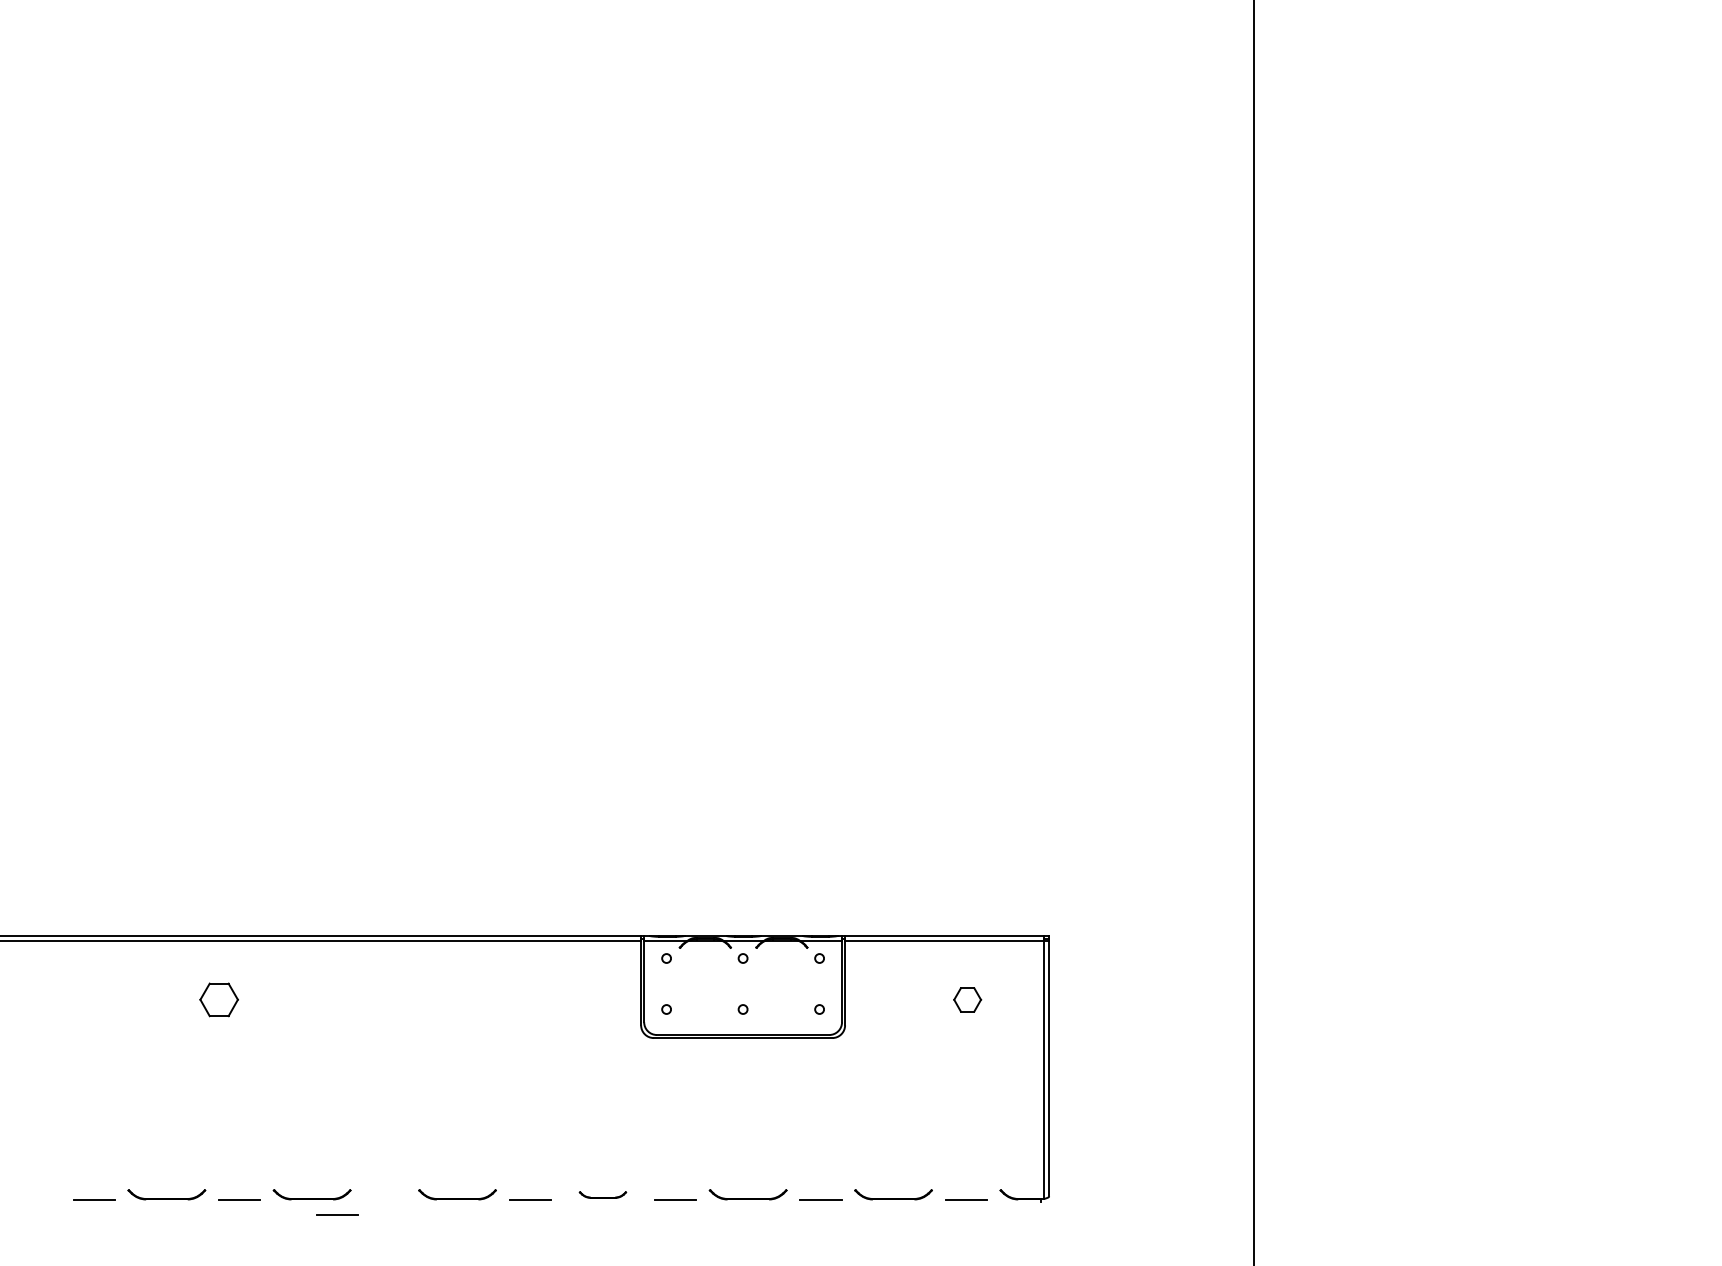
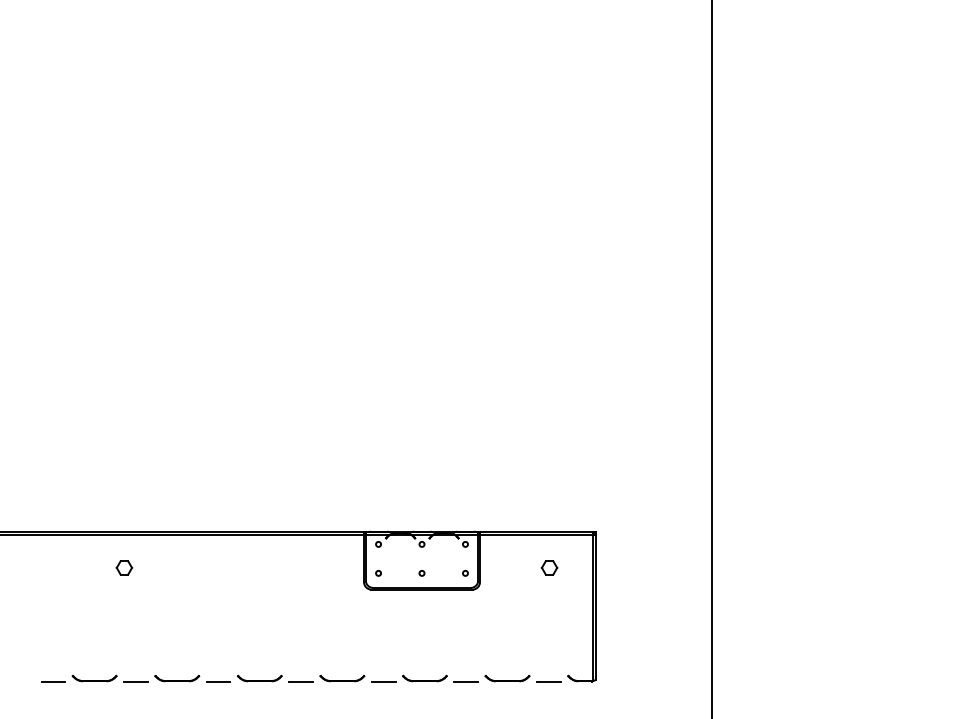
part: (219, 999) -> (124, 567), size x0.71
part: (603, 1194) -> (342, 678), size x1.67
line: (337, 1213) -> (218, 681), moved

